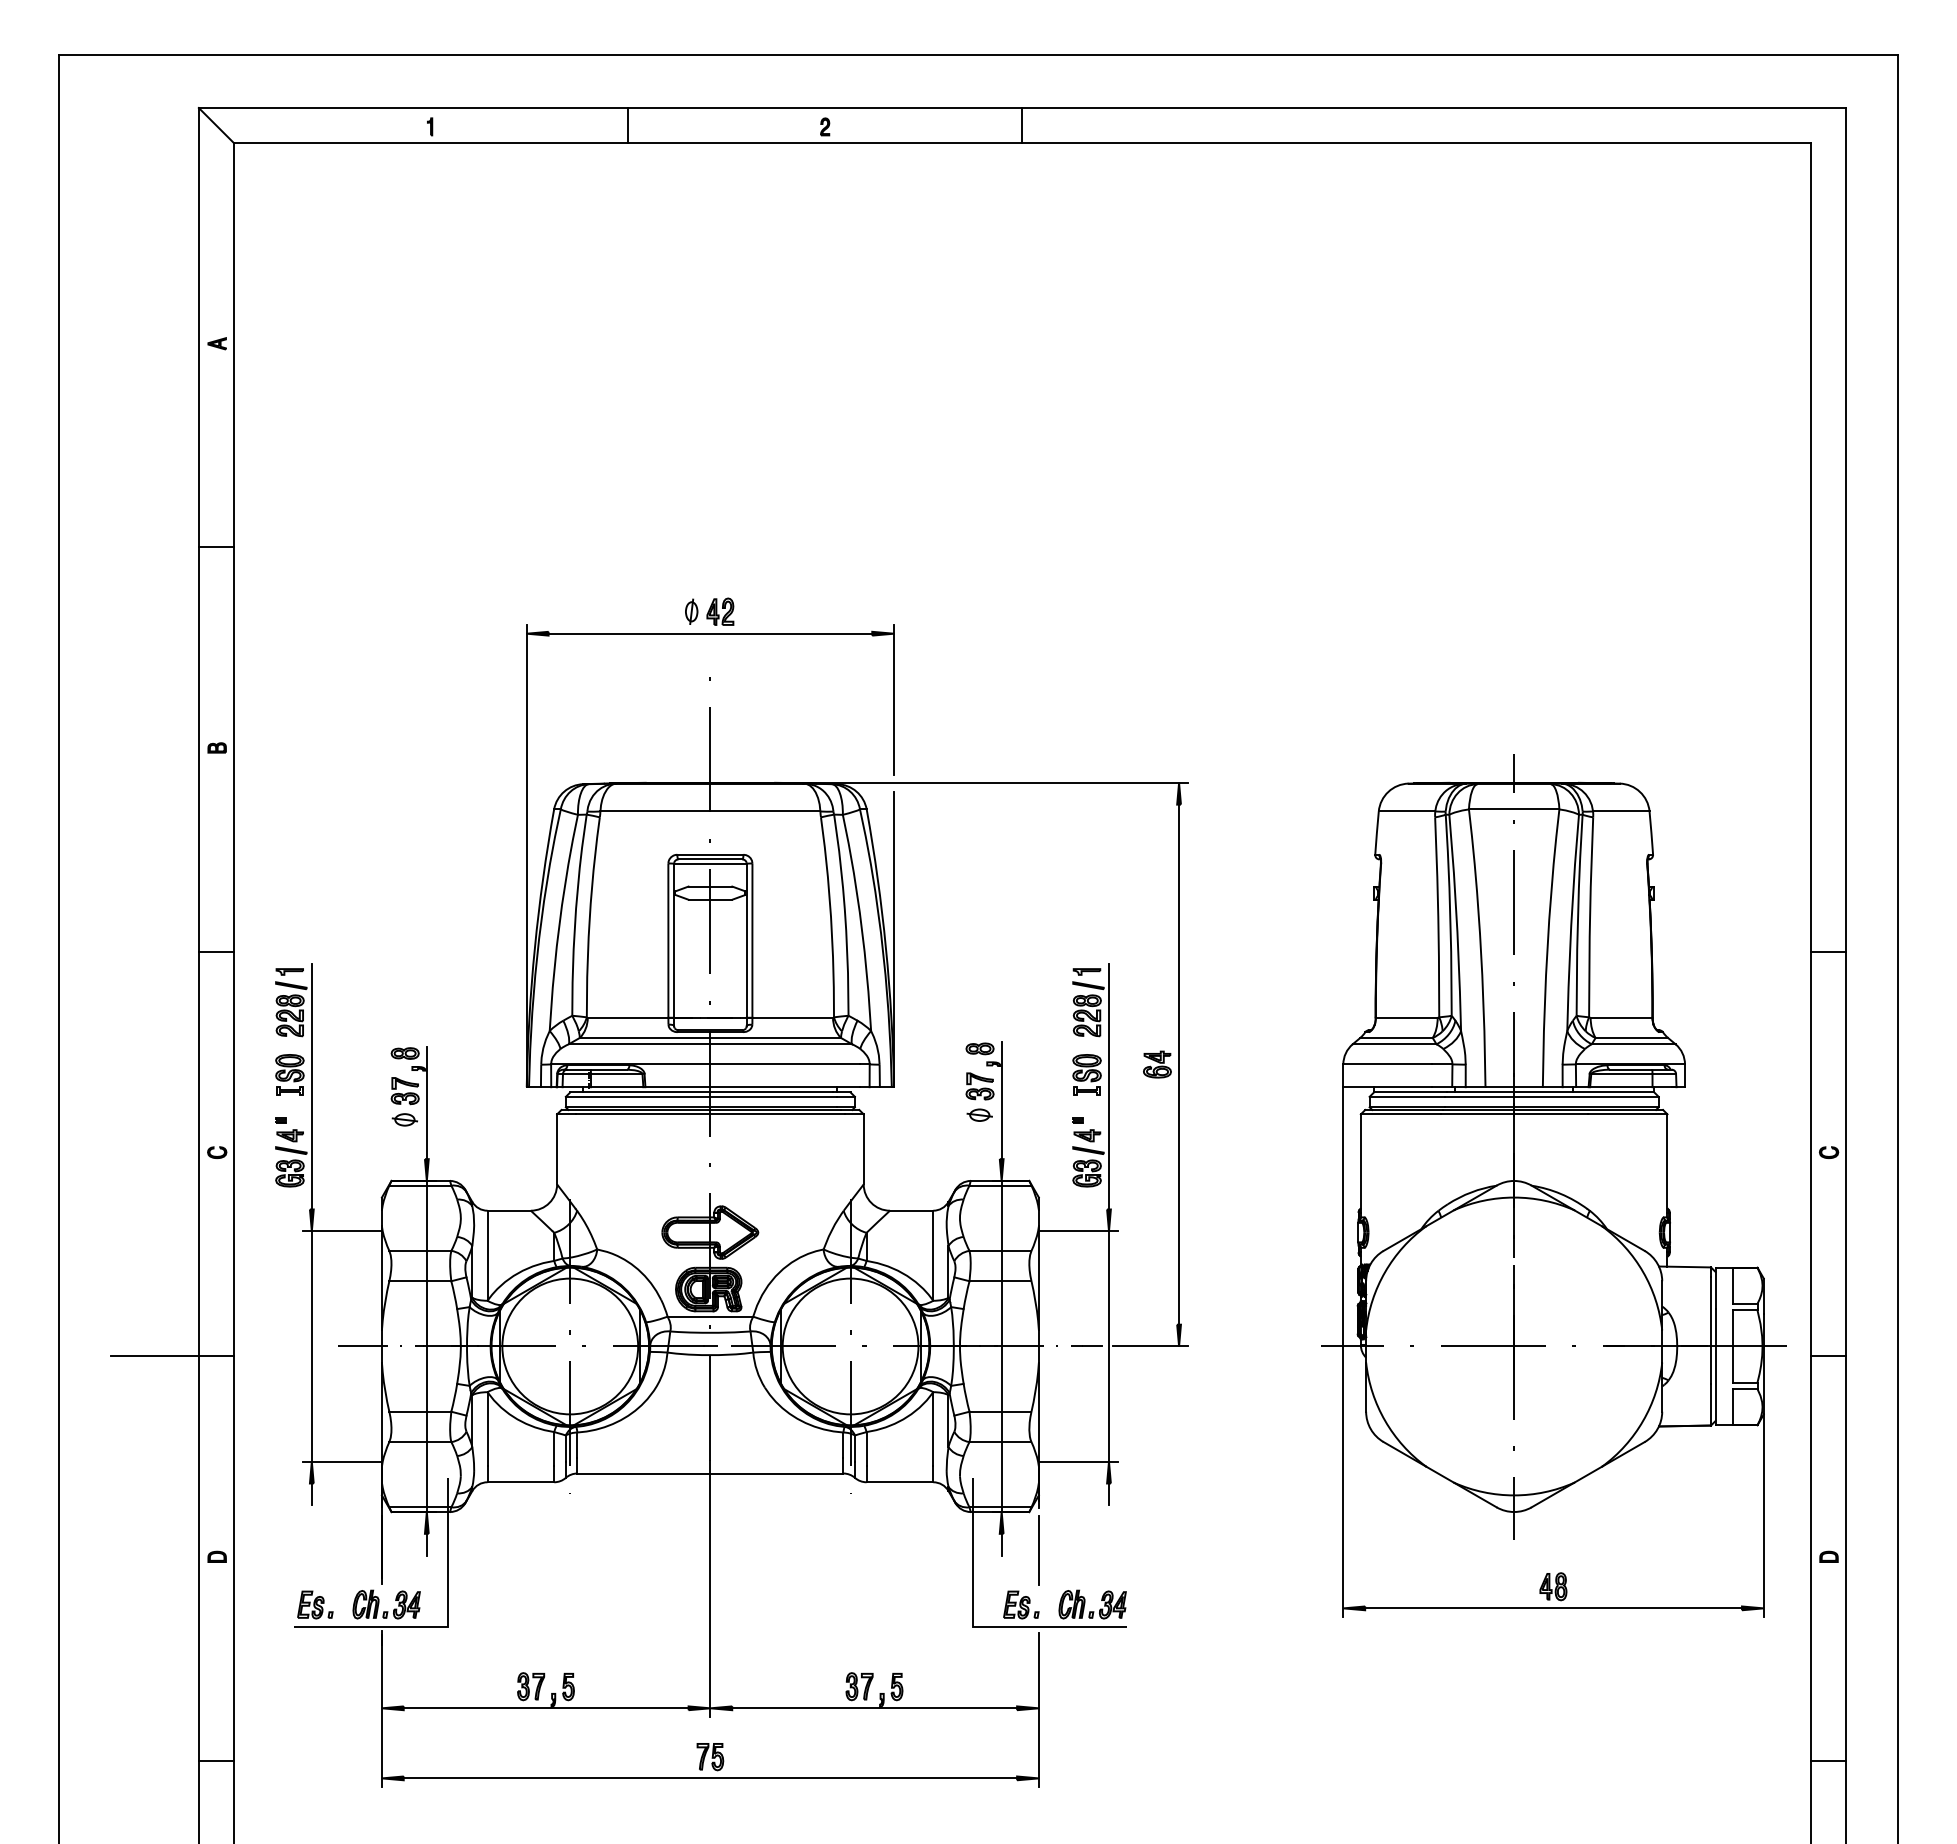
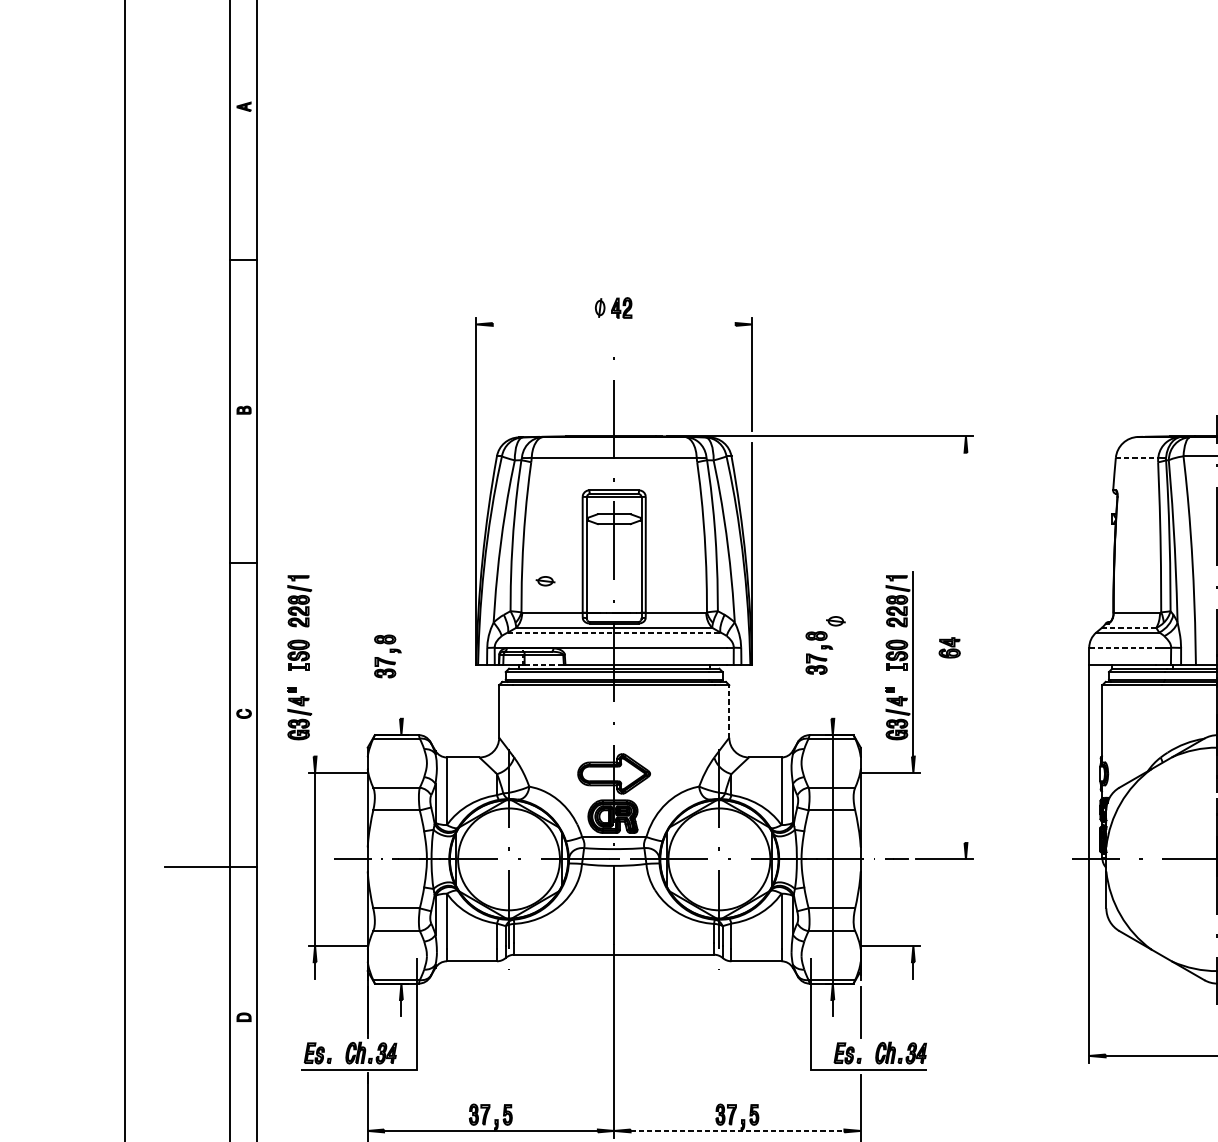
line: (710, 633) -> (614, 324), removed
line: (1407, 811) -> (1137, 457), solid -> dashed
line: (1396, 1037) -> (1129, 627), solid -> dashed
line: (710, 1044) -> (614, 632), solid -> dashed
line: (1179, 1064) -> (966, 647), removed
line: (1388, 1064) -> (1123, 647), solid -> dashed
line: (311, 1086) -> (314, 664), removed
line: (617, 1087) -> (544, 665), solid -> dashed
line: (1001, 1100) -> (832, 674), removed
line: (426, 1102) -> (401, 676), removed
part: (979, 1114) -> (835, 620), moved
part: (404, 1119) -> (545, 580), moved
line: (863, 1148) -> (729, 710), solid -> dashed
line: (426, 1346) -> (401, 859), removed
line: (1108, 1346) -> (912, 859), removed
line: (875, 1708) -> (738, 1131), solid -> dashed

